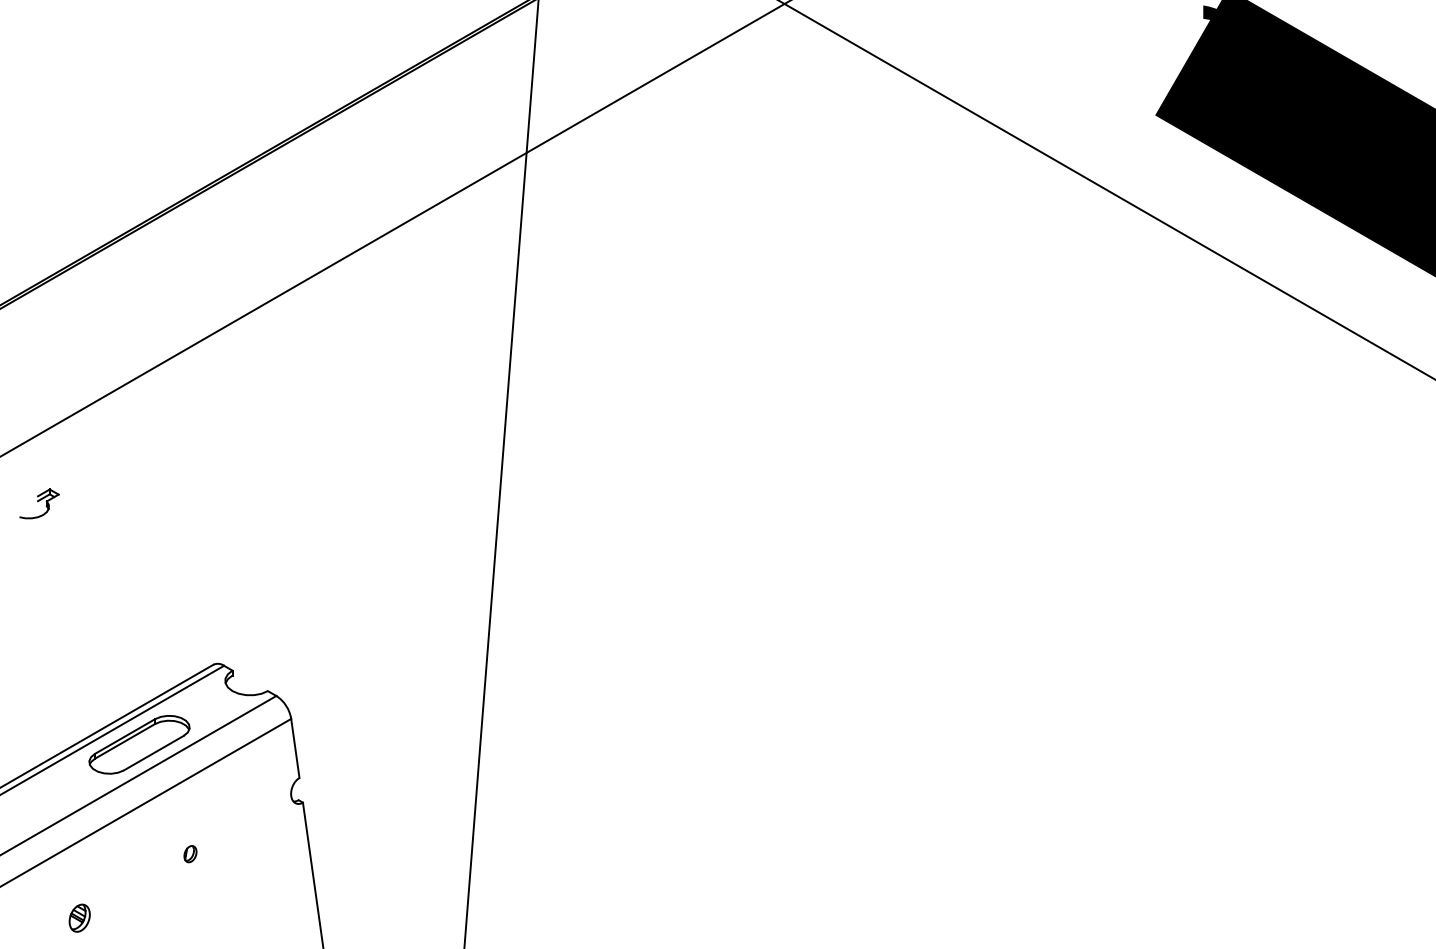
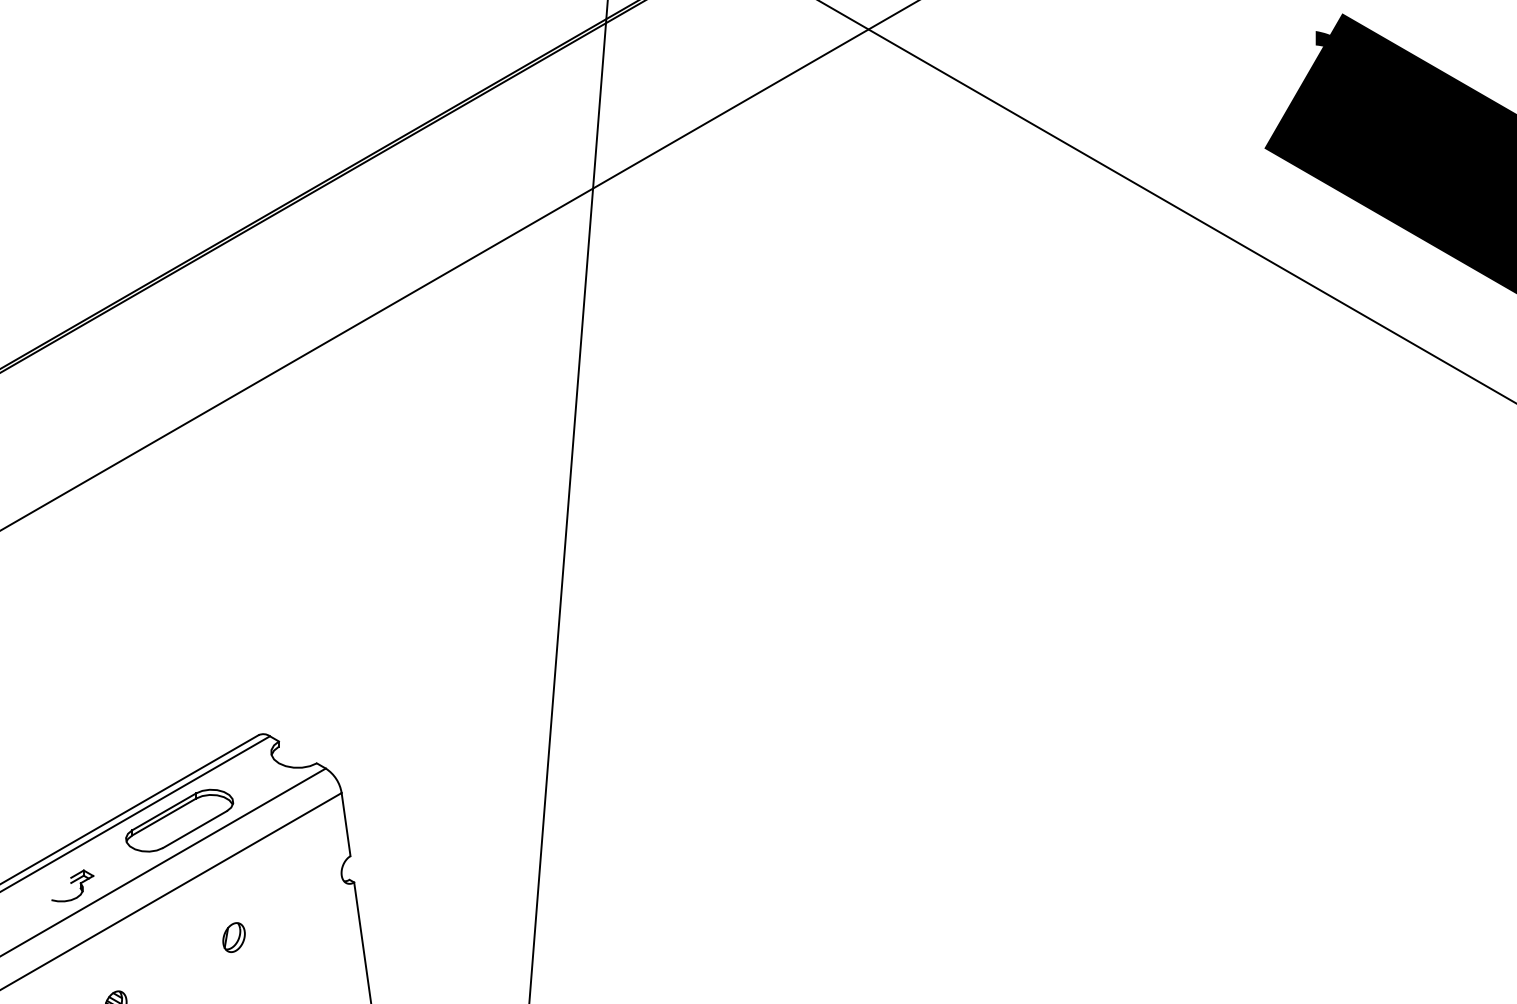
part: (39, 503) -> (72, 885), moved
part: (190, 853) -> (234, 936), size x1.67

